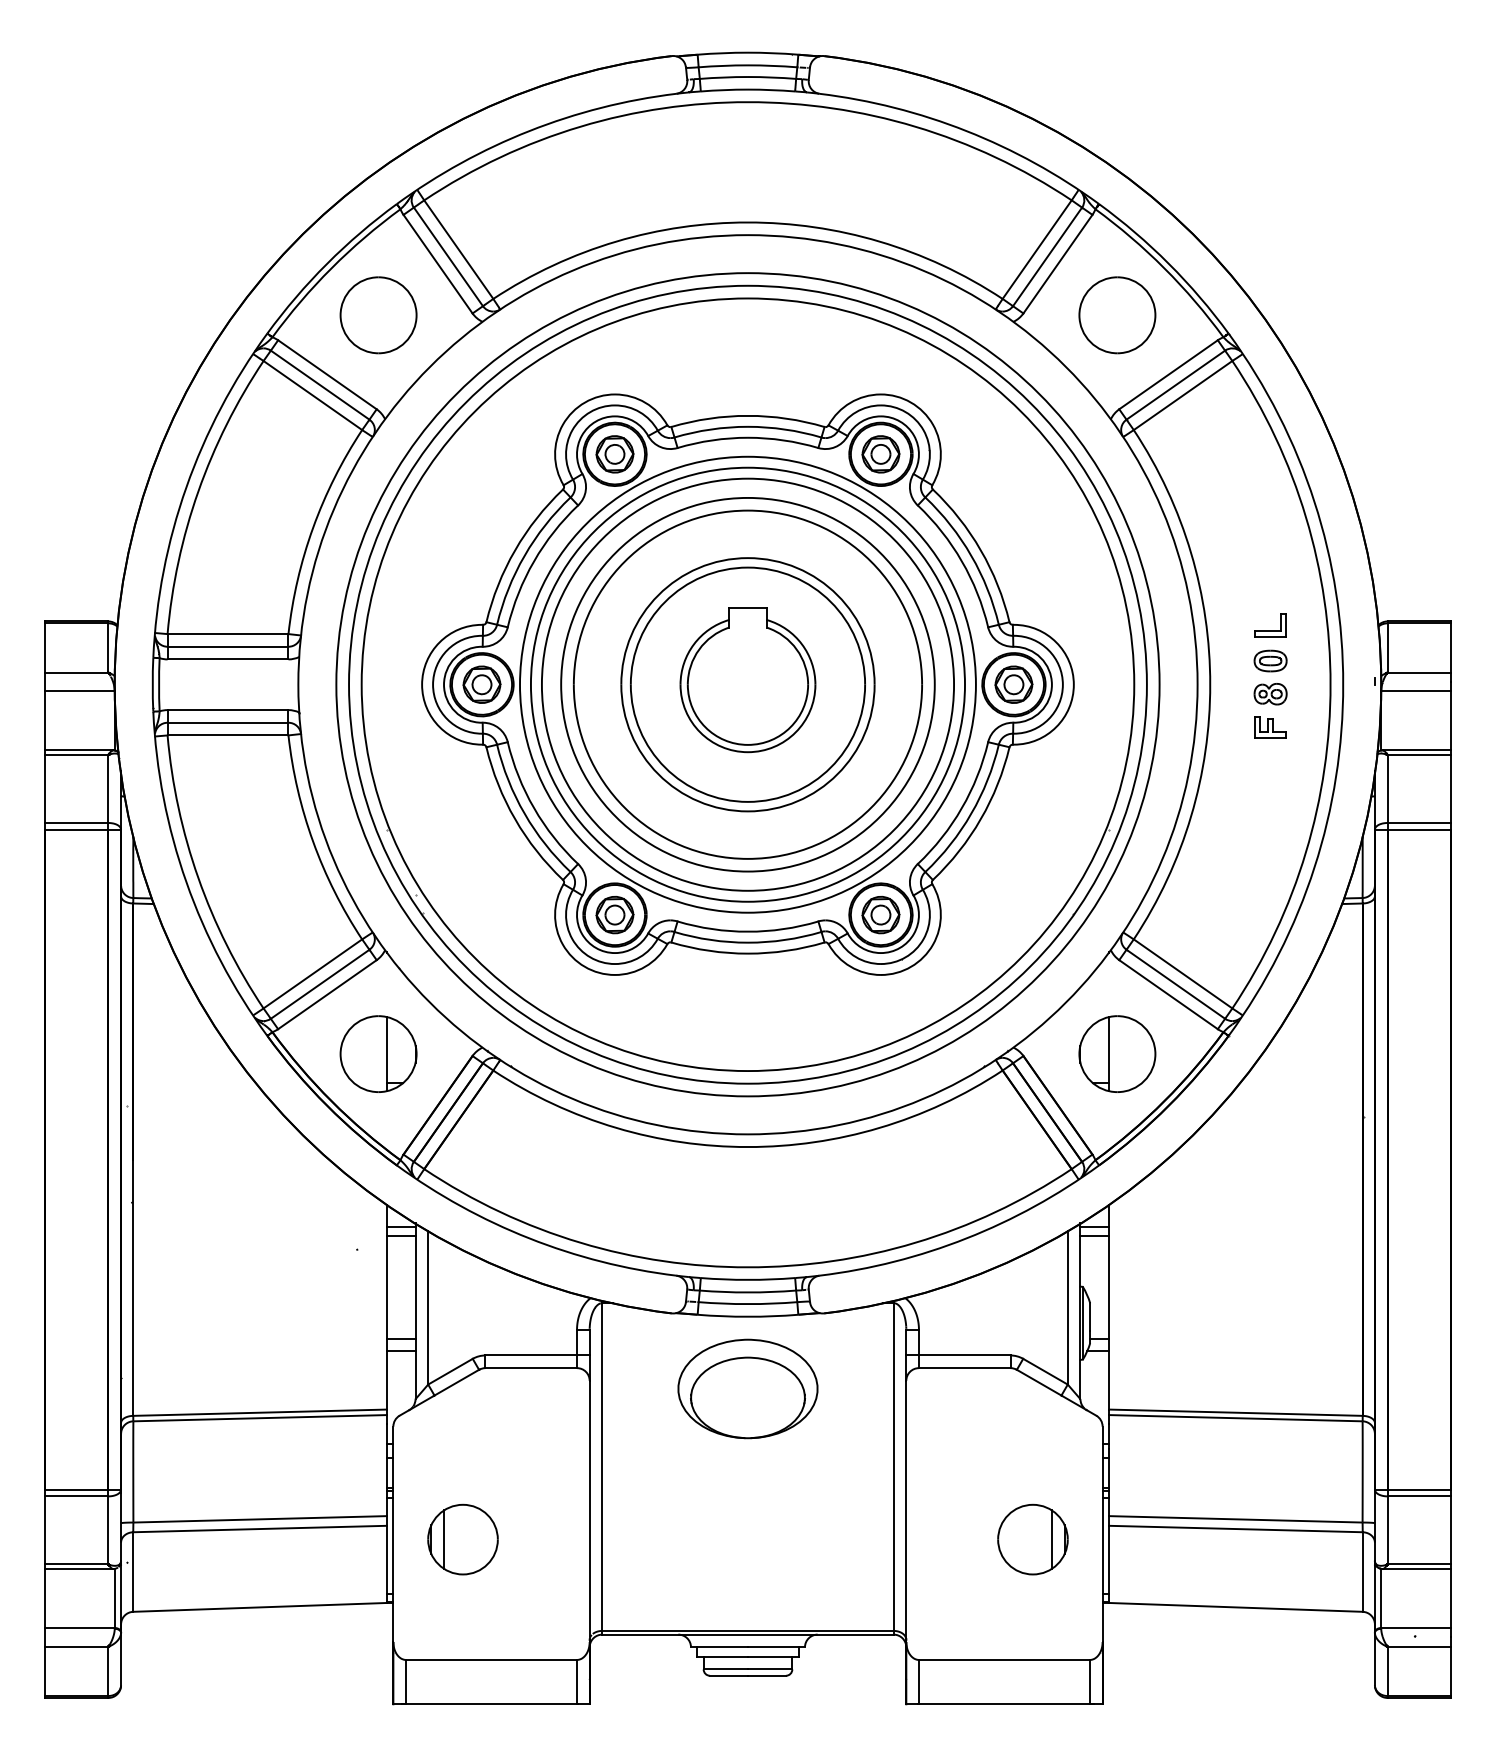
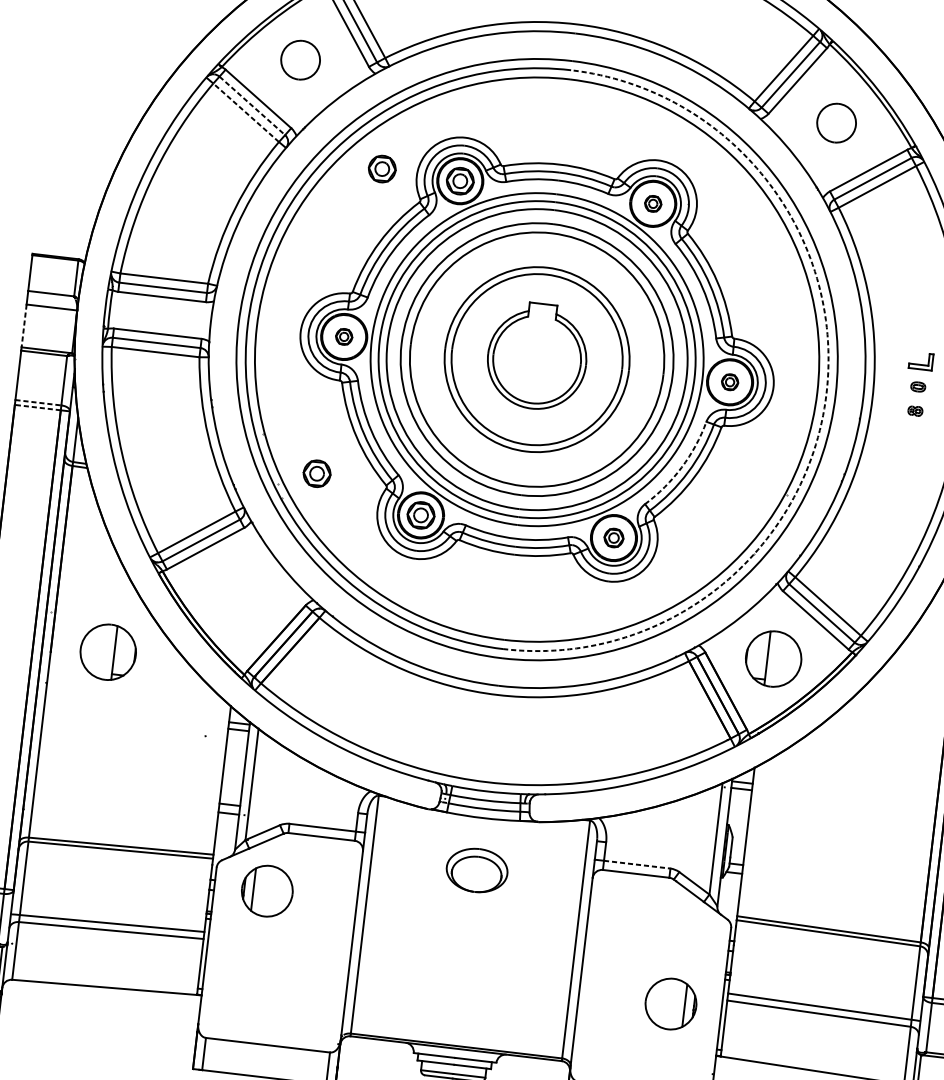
part: (378, 315) -> (300, 60), size x0.7
part: (1117, 315) -> (836, 123), size x0.7
line: (320, 385) -> (252, 106), solid -> dashed
line: (312, 395) -> (245, 112), solid -> dashed
part: (506, 450) -> (381, 169), added
part: (880, 454) -> (652, 203), size x0.6
part: (1270, 660) -> (918, 386), size x0.6
part: (481, 684) -> (343, 336), size x0.6
part: (1013, 684) -> (729, 382), size x0.6
arc: (1146, 684) -> (826, 393), solid -> dashed
part: (1270, 694) -> (915, 411), size x0.6
line: (45, 720) -> (24, 325), solid -> dashed
part: (1270, 727) -> (912, 435), removed
arc: (961, 808) -> (681, 467), solid -> dashed
line: (76, 823) -> (38, 403), solid -> dashed
line: (76, 829) -> (37, 407), solid -> dashed
part: (466, 874) -> (316, 473), added
part: (880, 914) -> (613, 537), size x0.7
part: (378, 1053) -> (108, 651), moved
line: (964, 1355) -> (637, 864), solid -> dashed
part: (747, 1388) -> (476, 870), size x0.6
part: (462, 1539) -> (266, 891), moved

